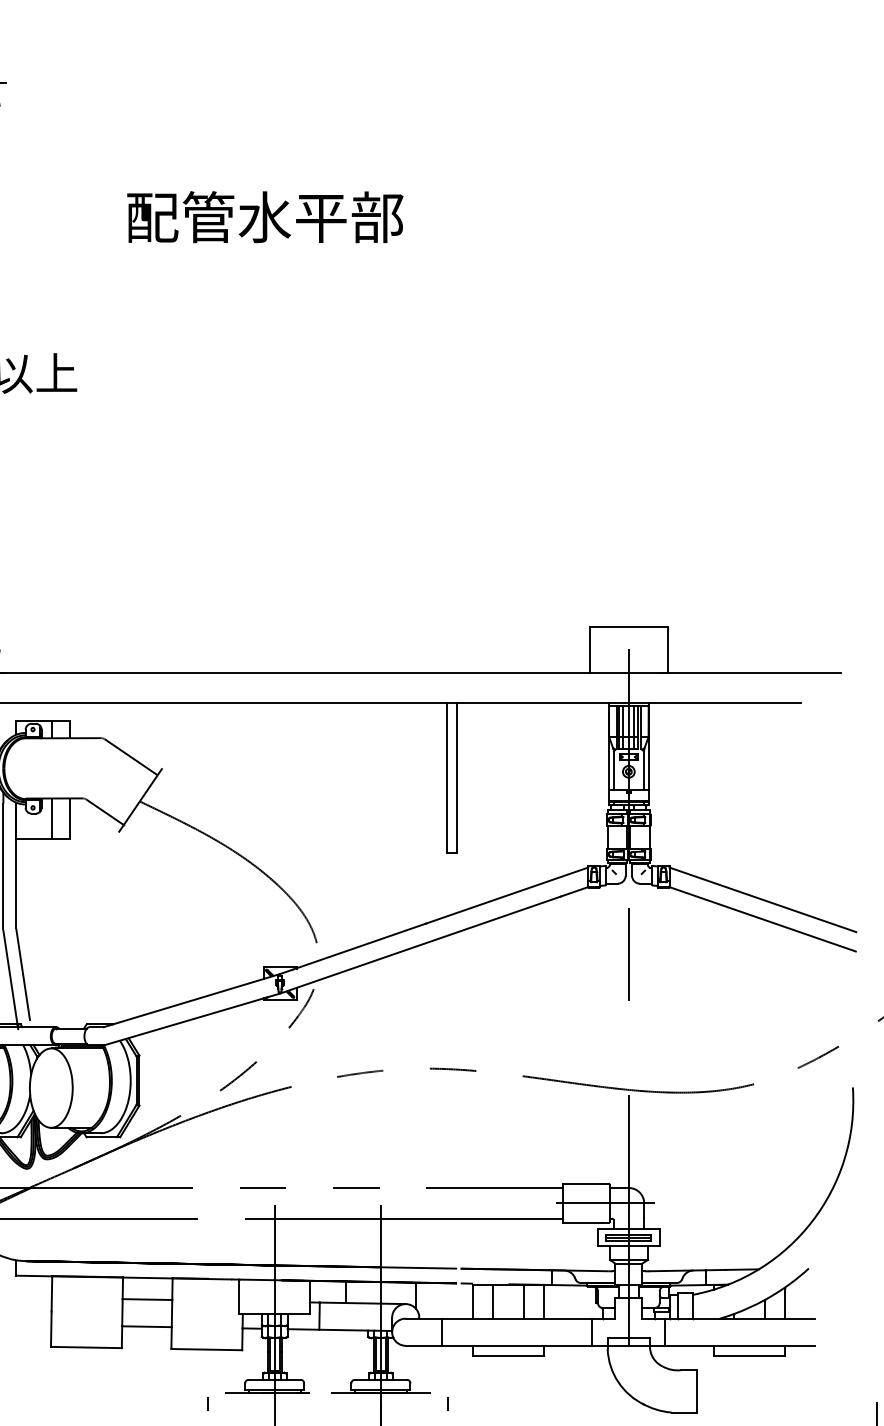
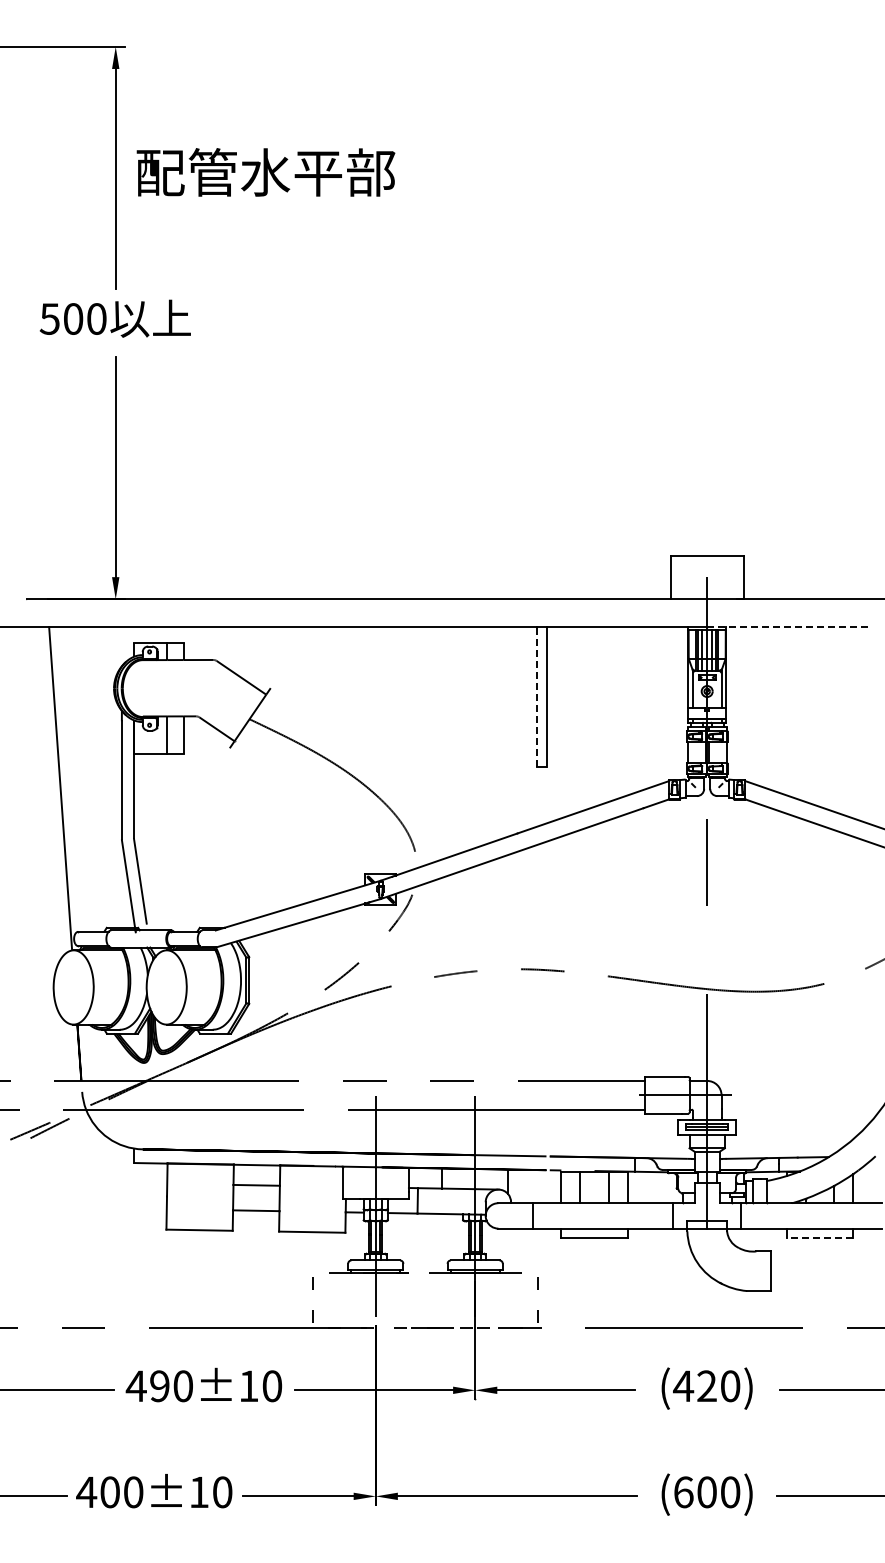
text: (264, 217) -> (265, 172), moved
line: (715, 702) -> (788, 626), solid -> dashed
line: (446, 777) -> (536, 696), solid -> dashed
line: (748, 1355) -> (819, 1237), solid -> dashed

